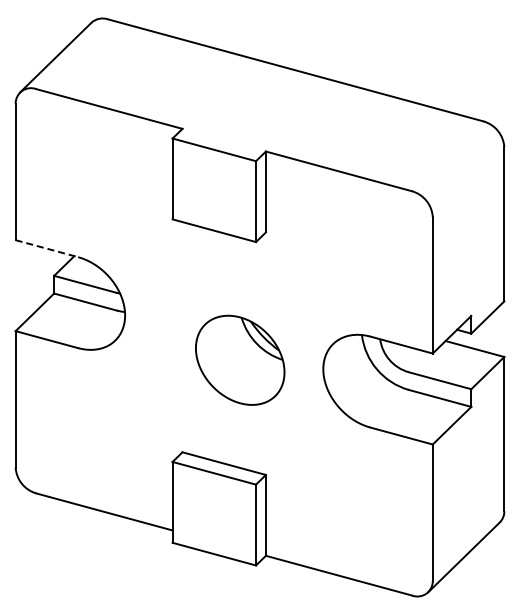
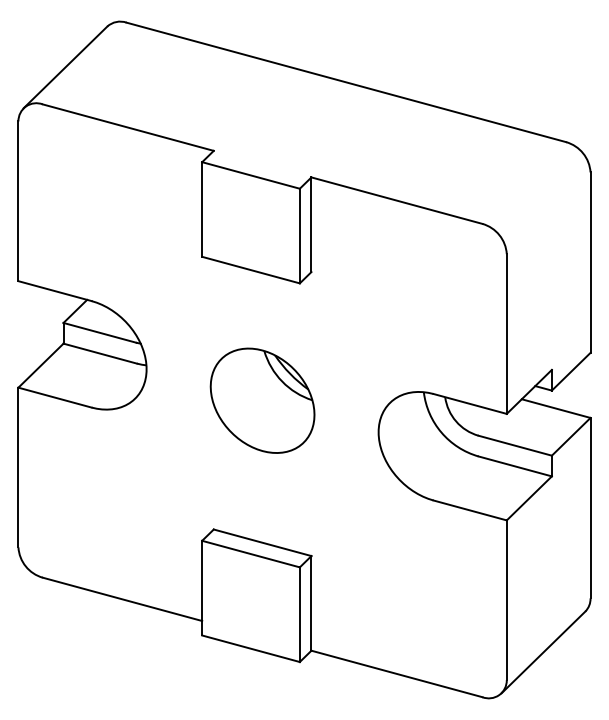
line: (47, 248) -> (55, 290), dashed -> solid
part: (240, 359) -> (262, 399), moved

